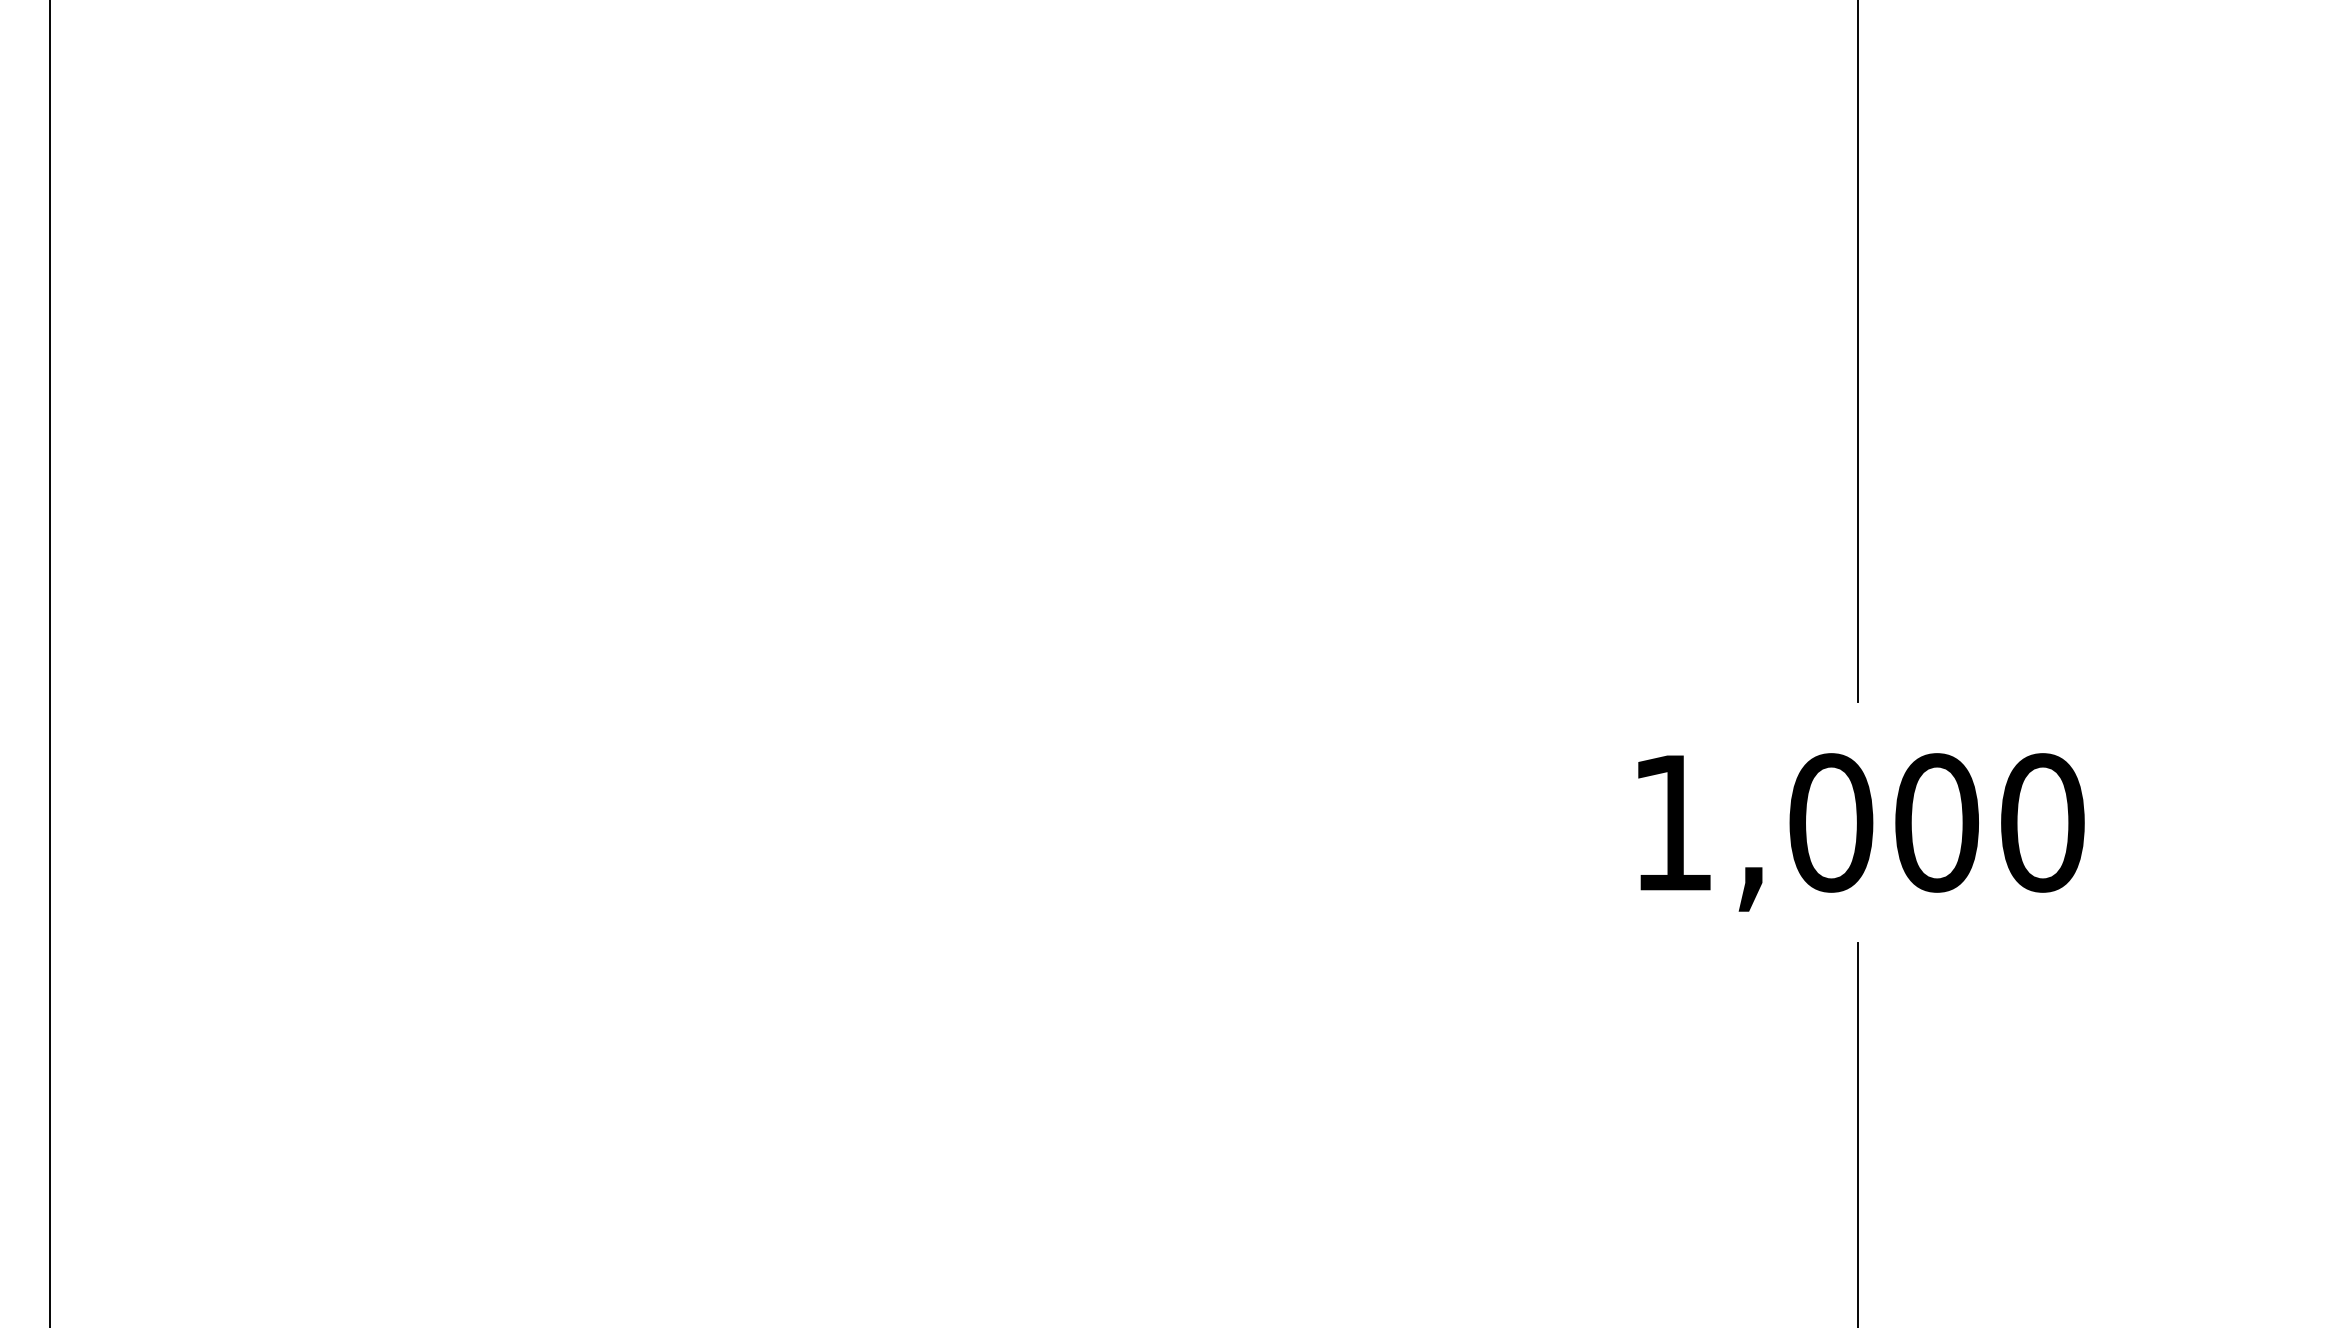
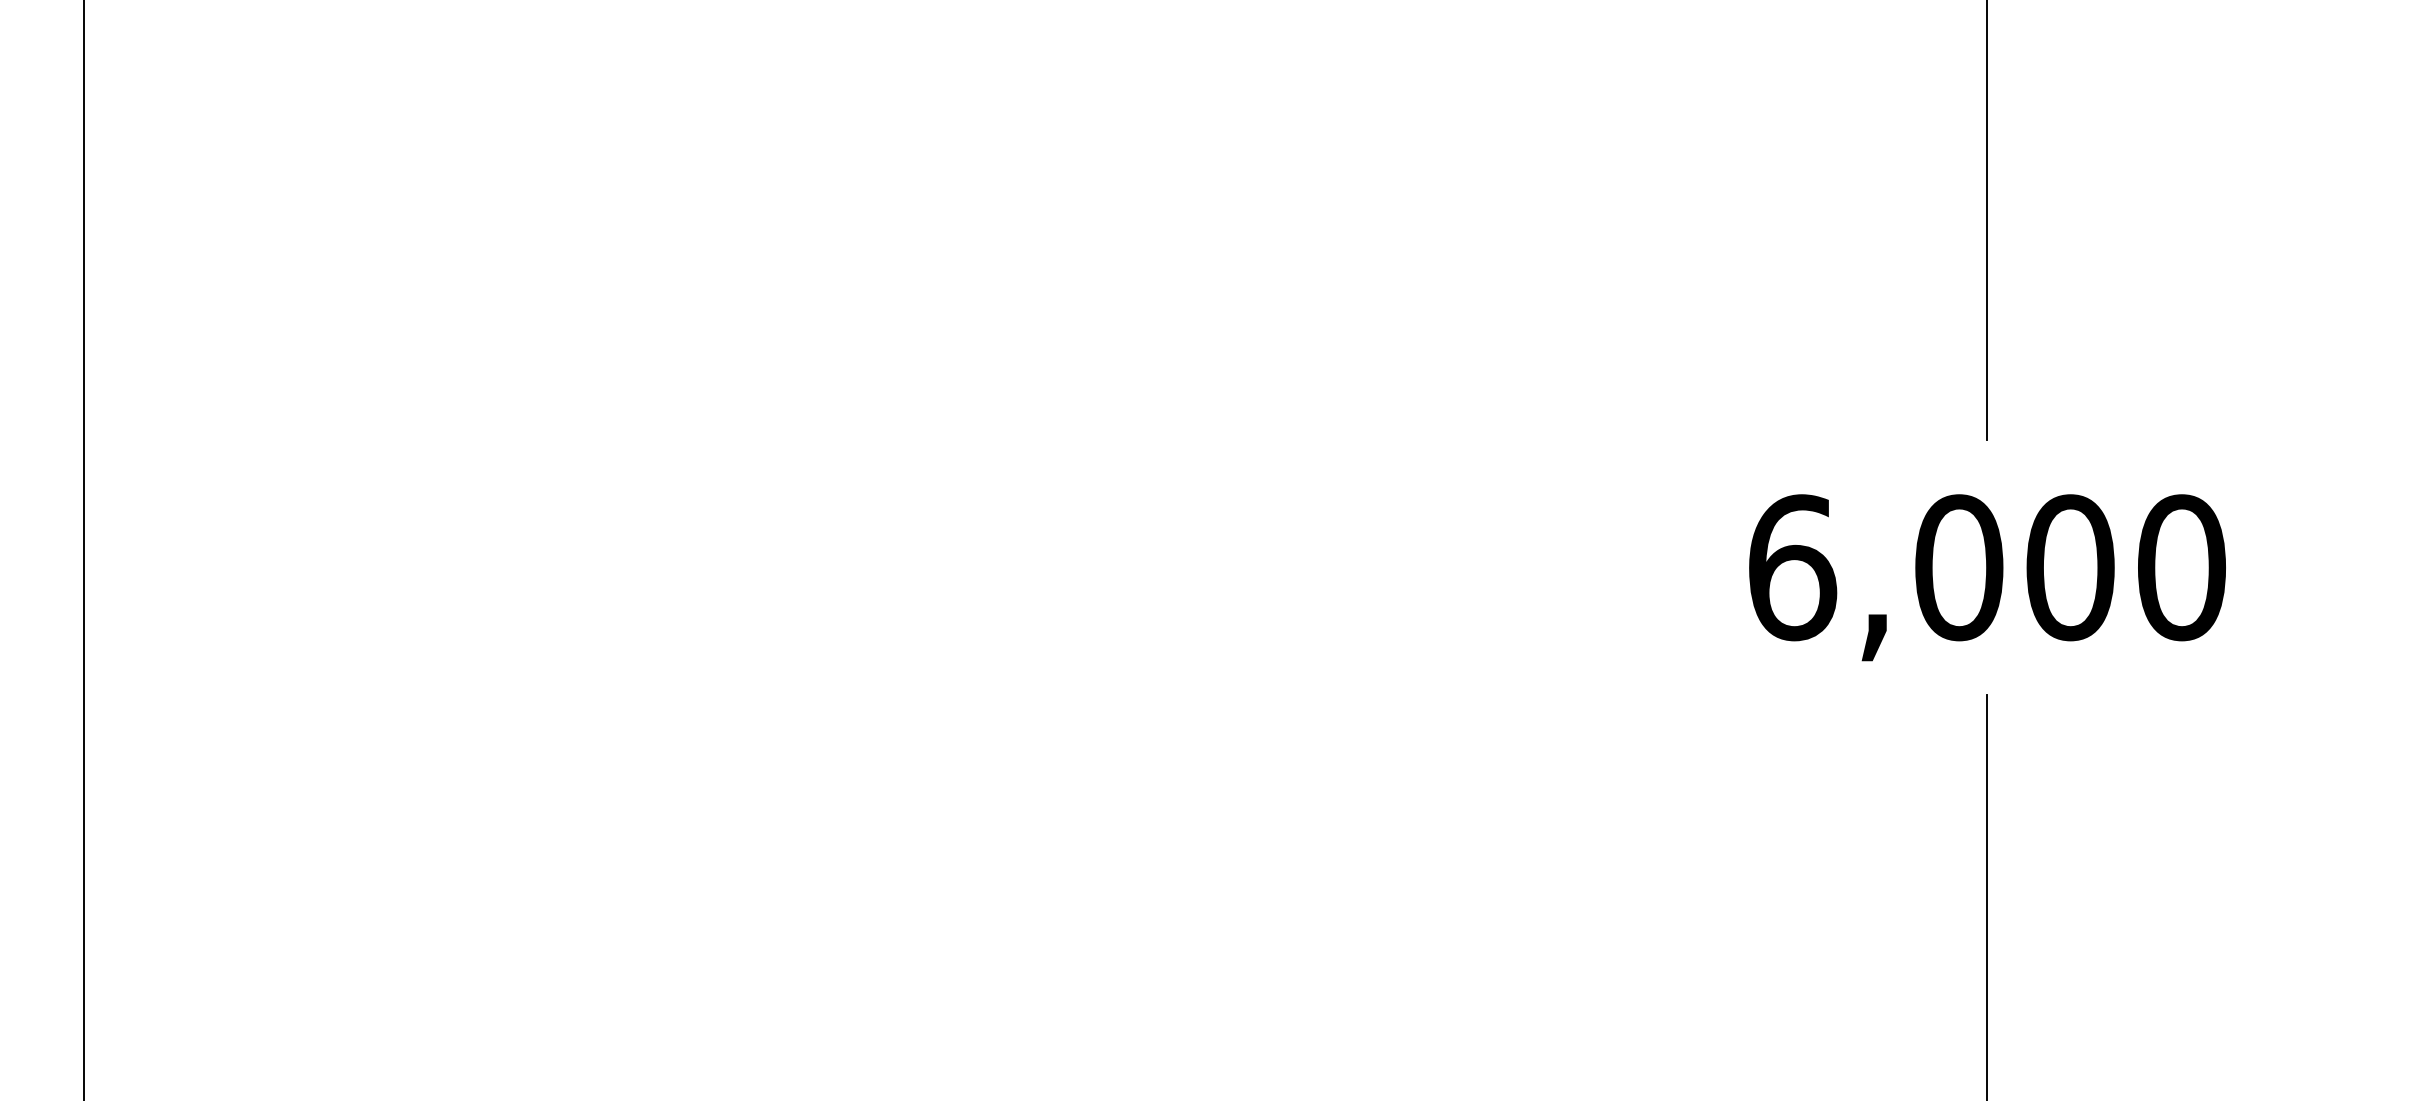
text: (1673, 822) -> (1793, 567), 1,000 -> 6,000

